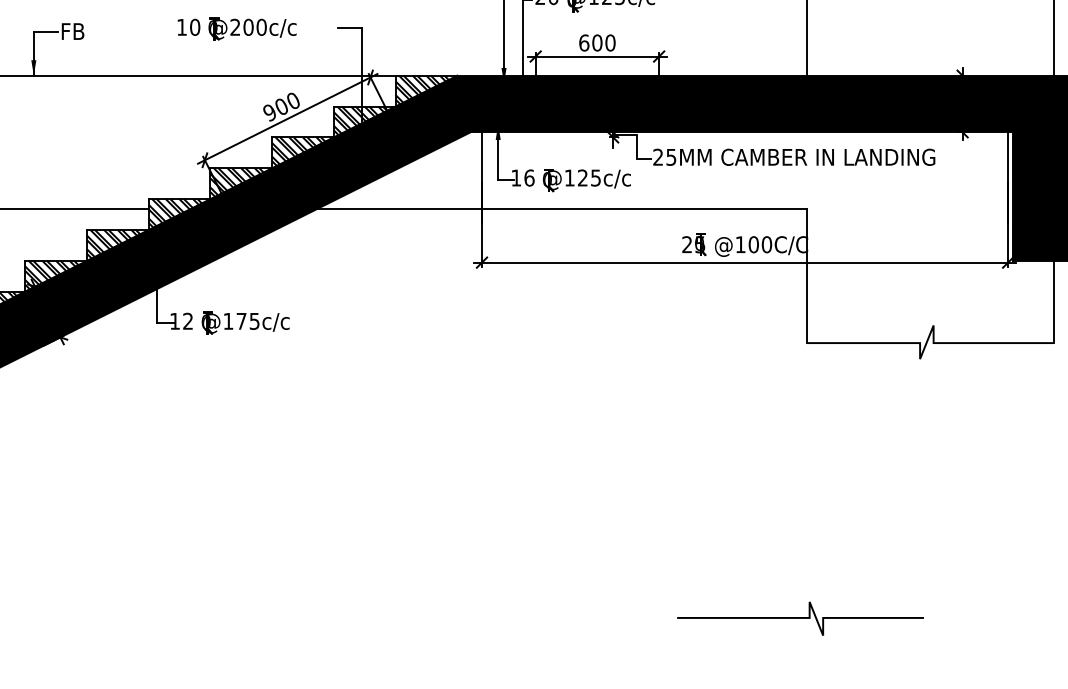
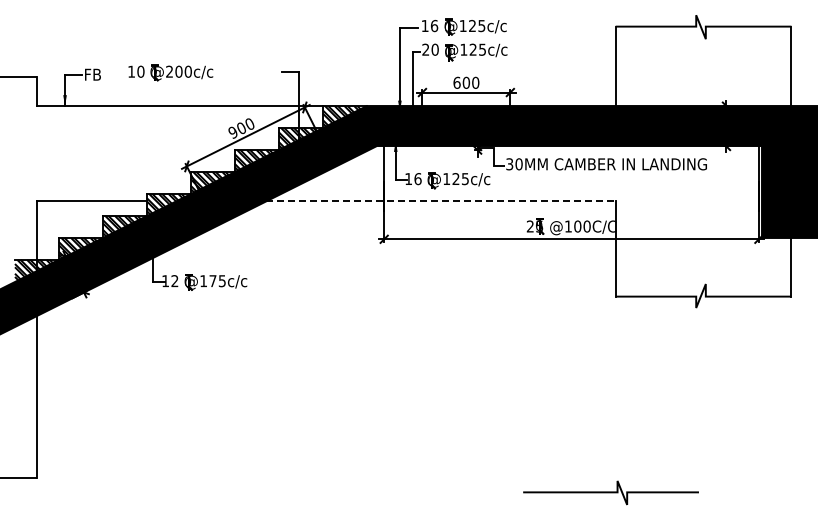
part: (236, 28) -> (170, 72), moved
text: (664, 157) -> (514, 164), 25MM -> 30MM
line: (561, 209) -> (440, 201), solid -> dashed

